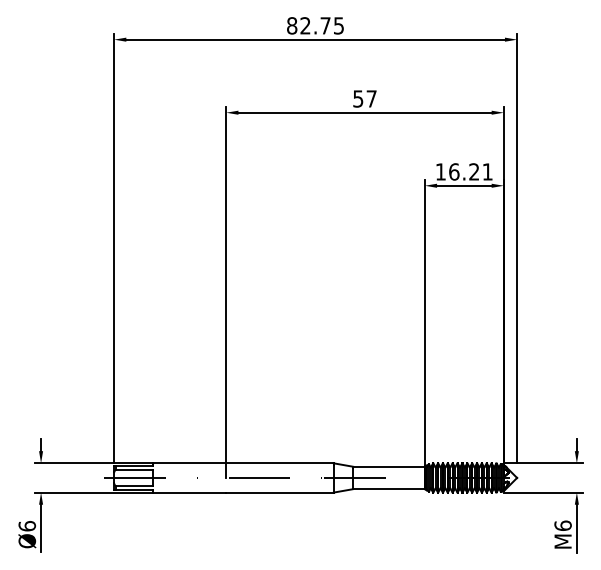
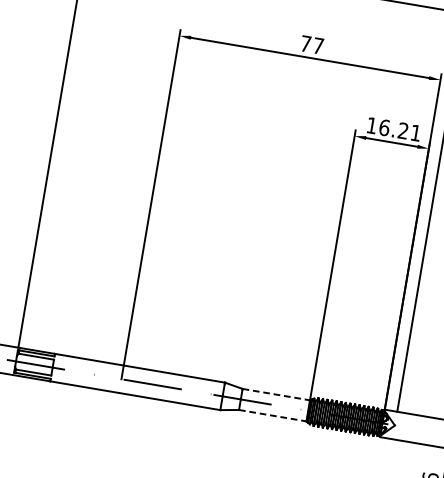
text: (358, 98) -> (306, 43), 57 -> 77
line: (389, 466) -> (276, 394), solid -> dashed
line: (389, 489) -> (273, 416), solid -> dashed

